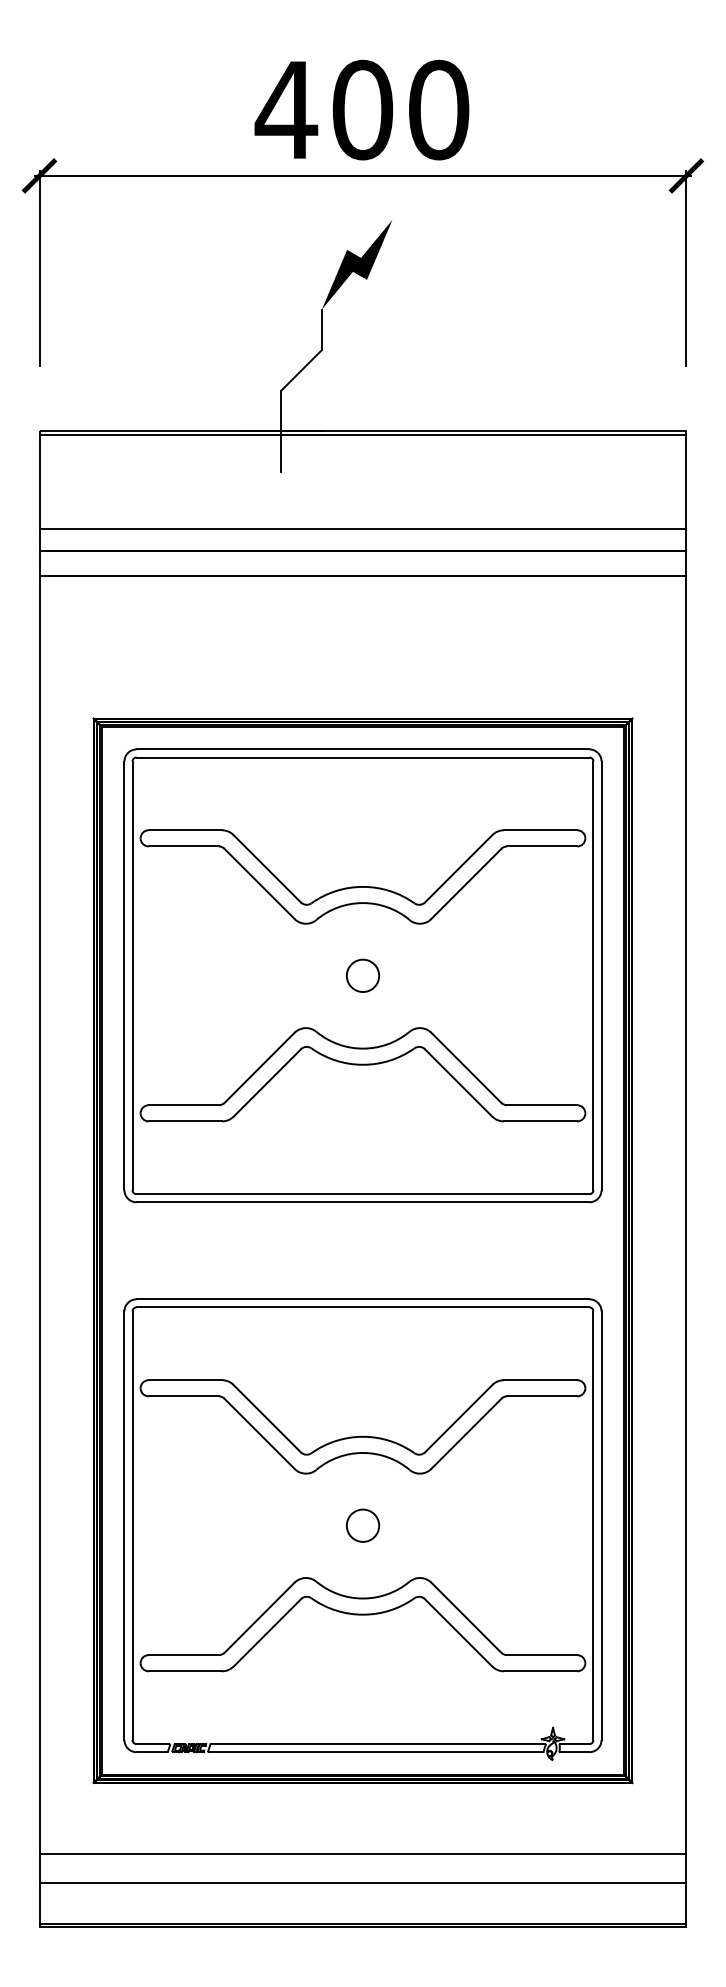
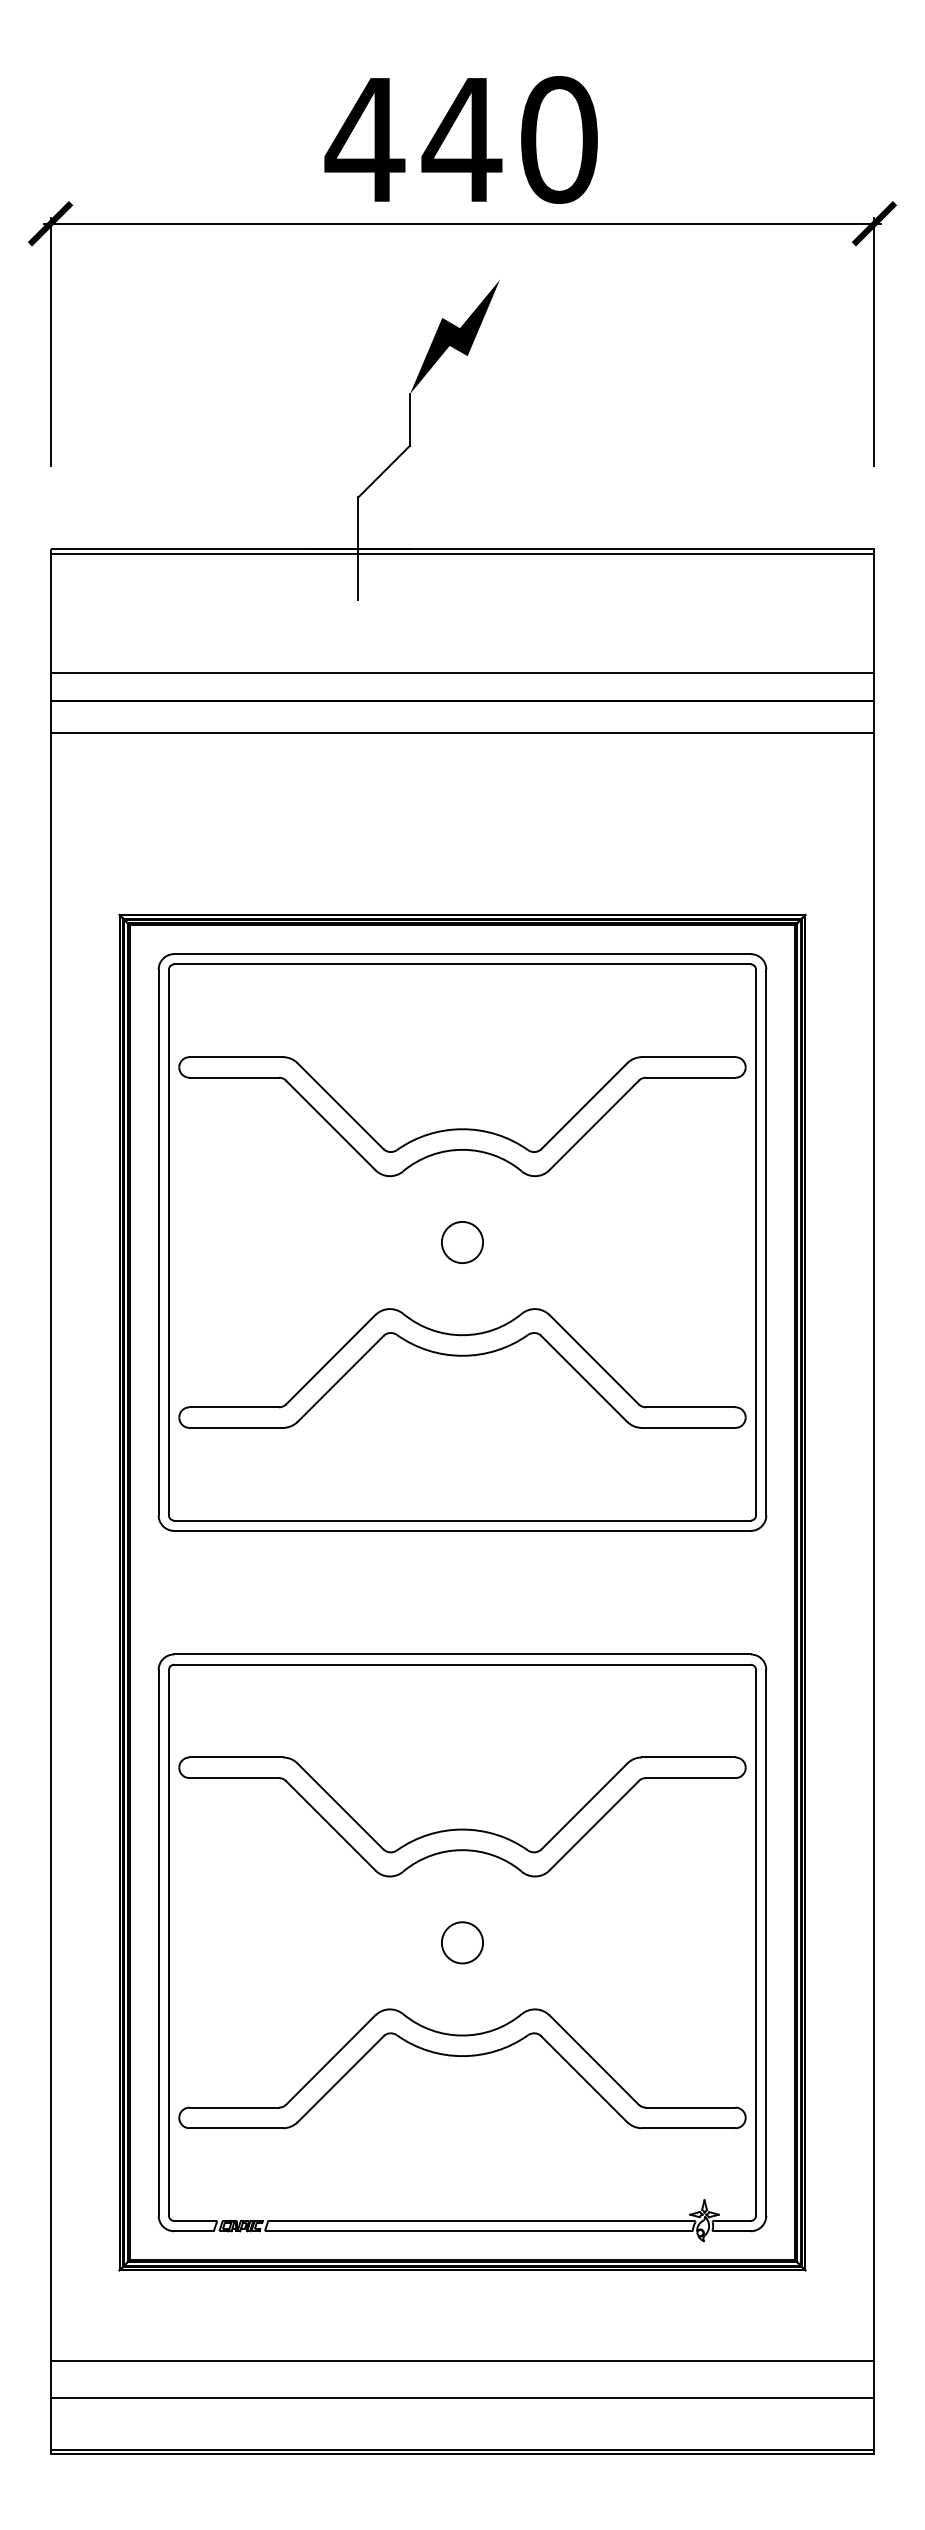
text: (362, 109) -> (461, 139), 400 -> 440

